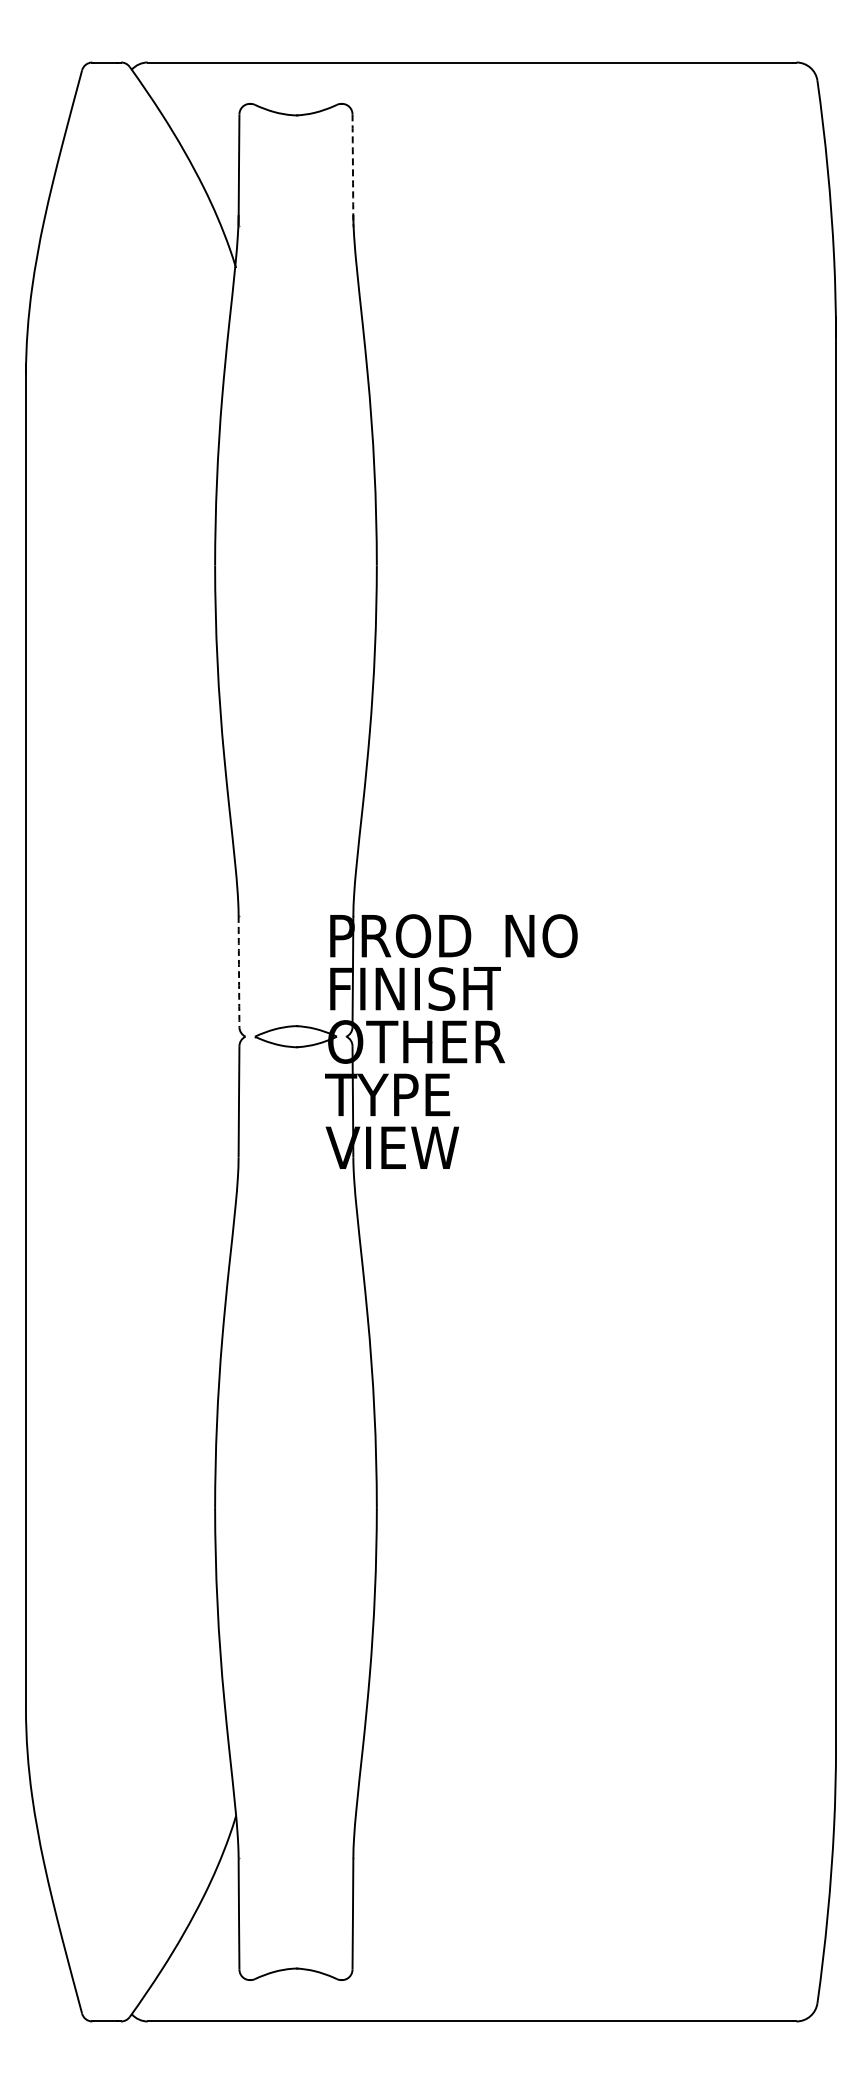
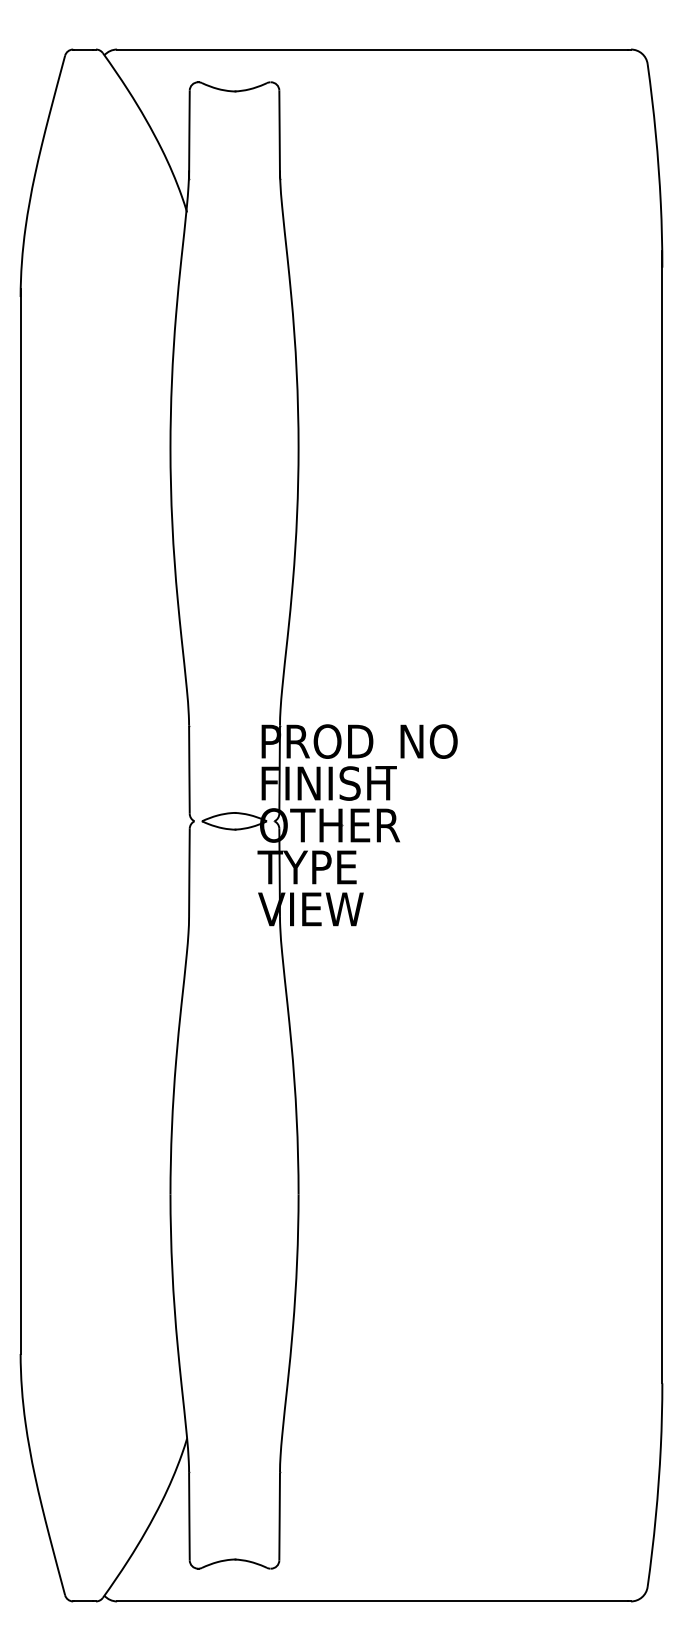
line: (352, 169) -> (279, 134), dashed -> solid
line: (239, 971) -> (189, 769), dashed -> solid

